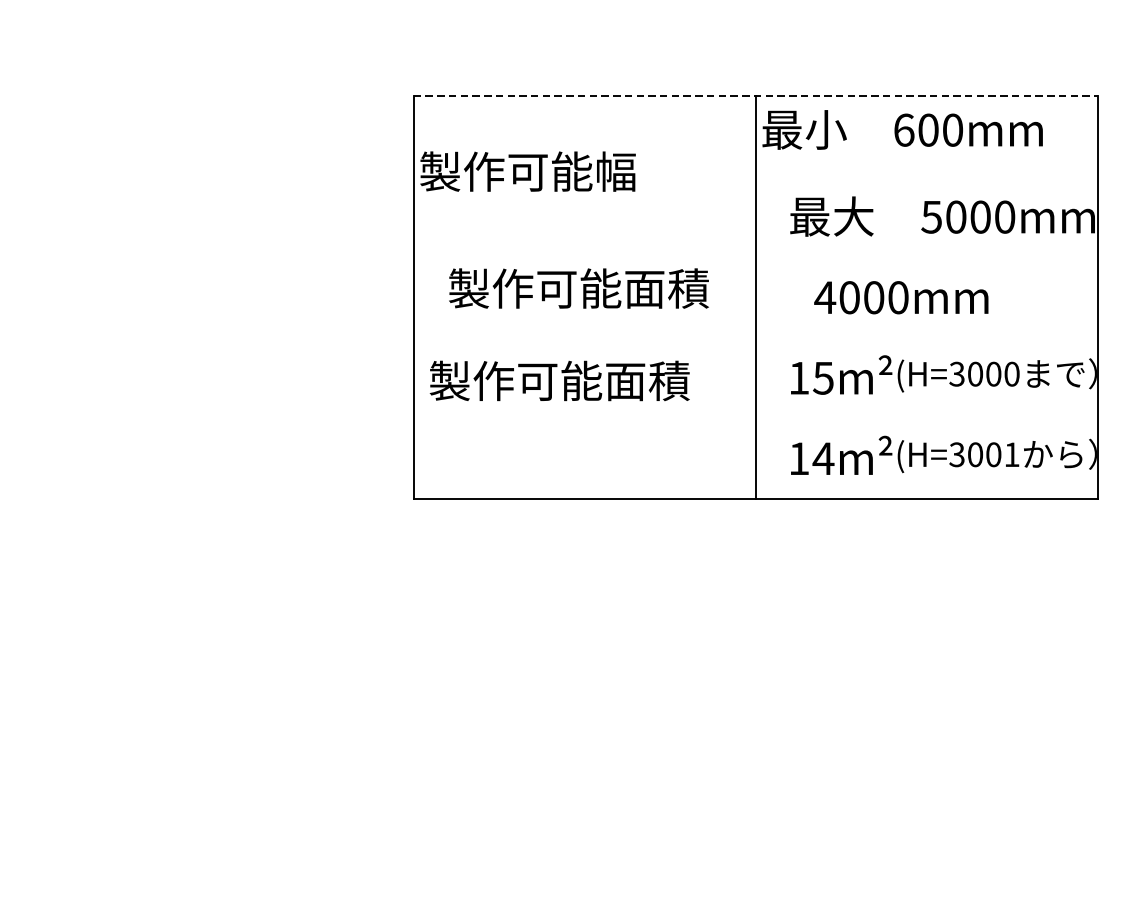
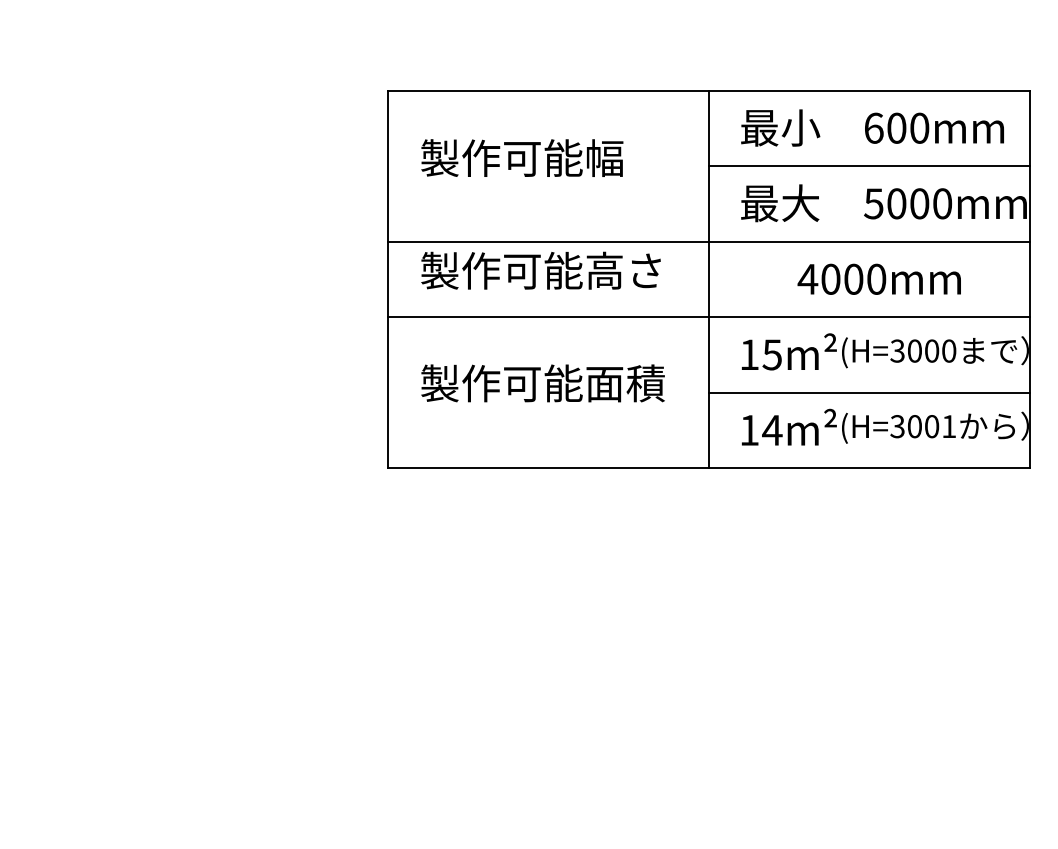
line: (756, 96) -> (709, 90), dashed -> solid
text: (902, 129) -> (872, 127), moved
text: (528, 170) -> (522, 157), moved
line: (927, 177) -> (869, 166), added
line: (756, 257) -> (709, 241), added
text: (666, 288) -> (625, 270), 製作可能面積 -> 製作可能高さ
text: (900, 296) -> (878, 278), moved
line: (756, 338) -> (709, 317), added
text: (559, 381) -> (542, 383), moved
line: (927, 418) -> (869, 392), added

